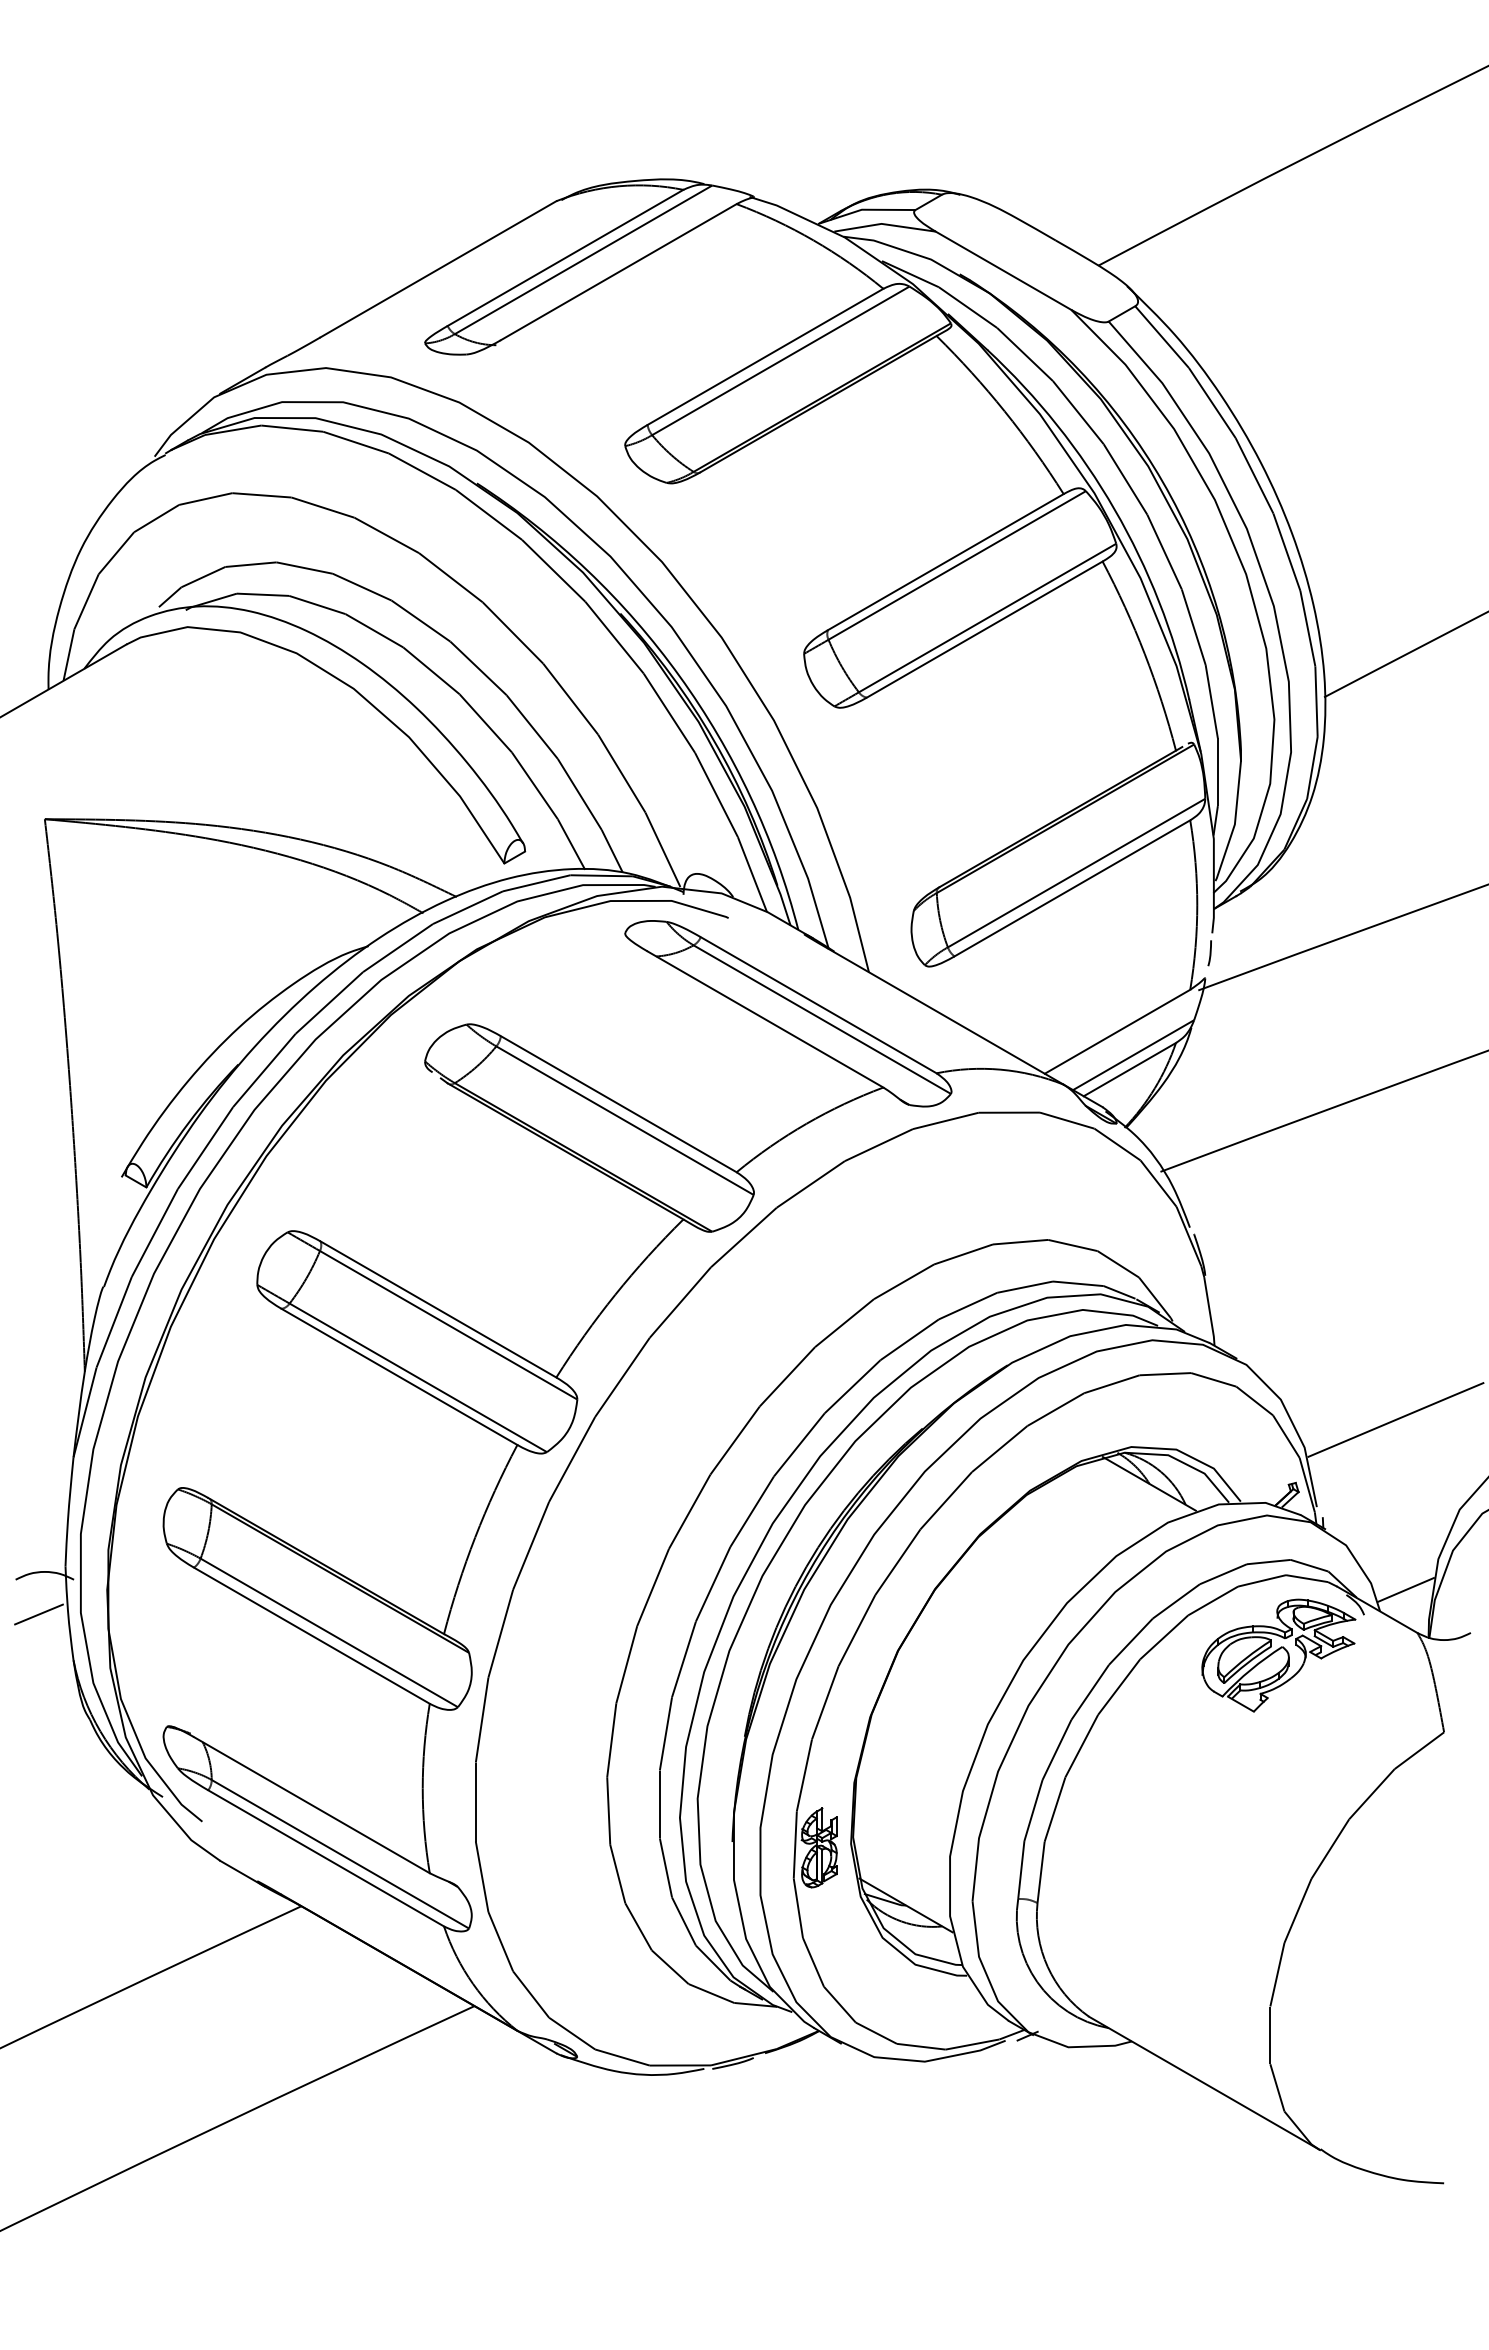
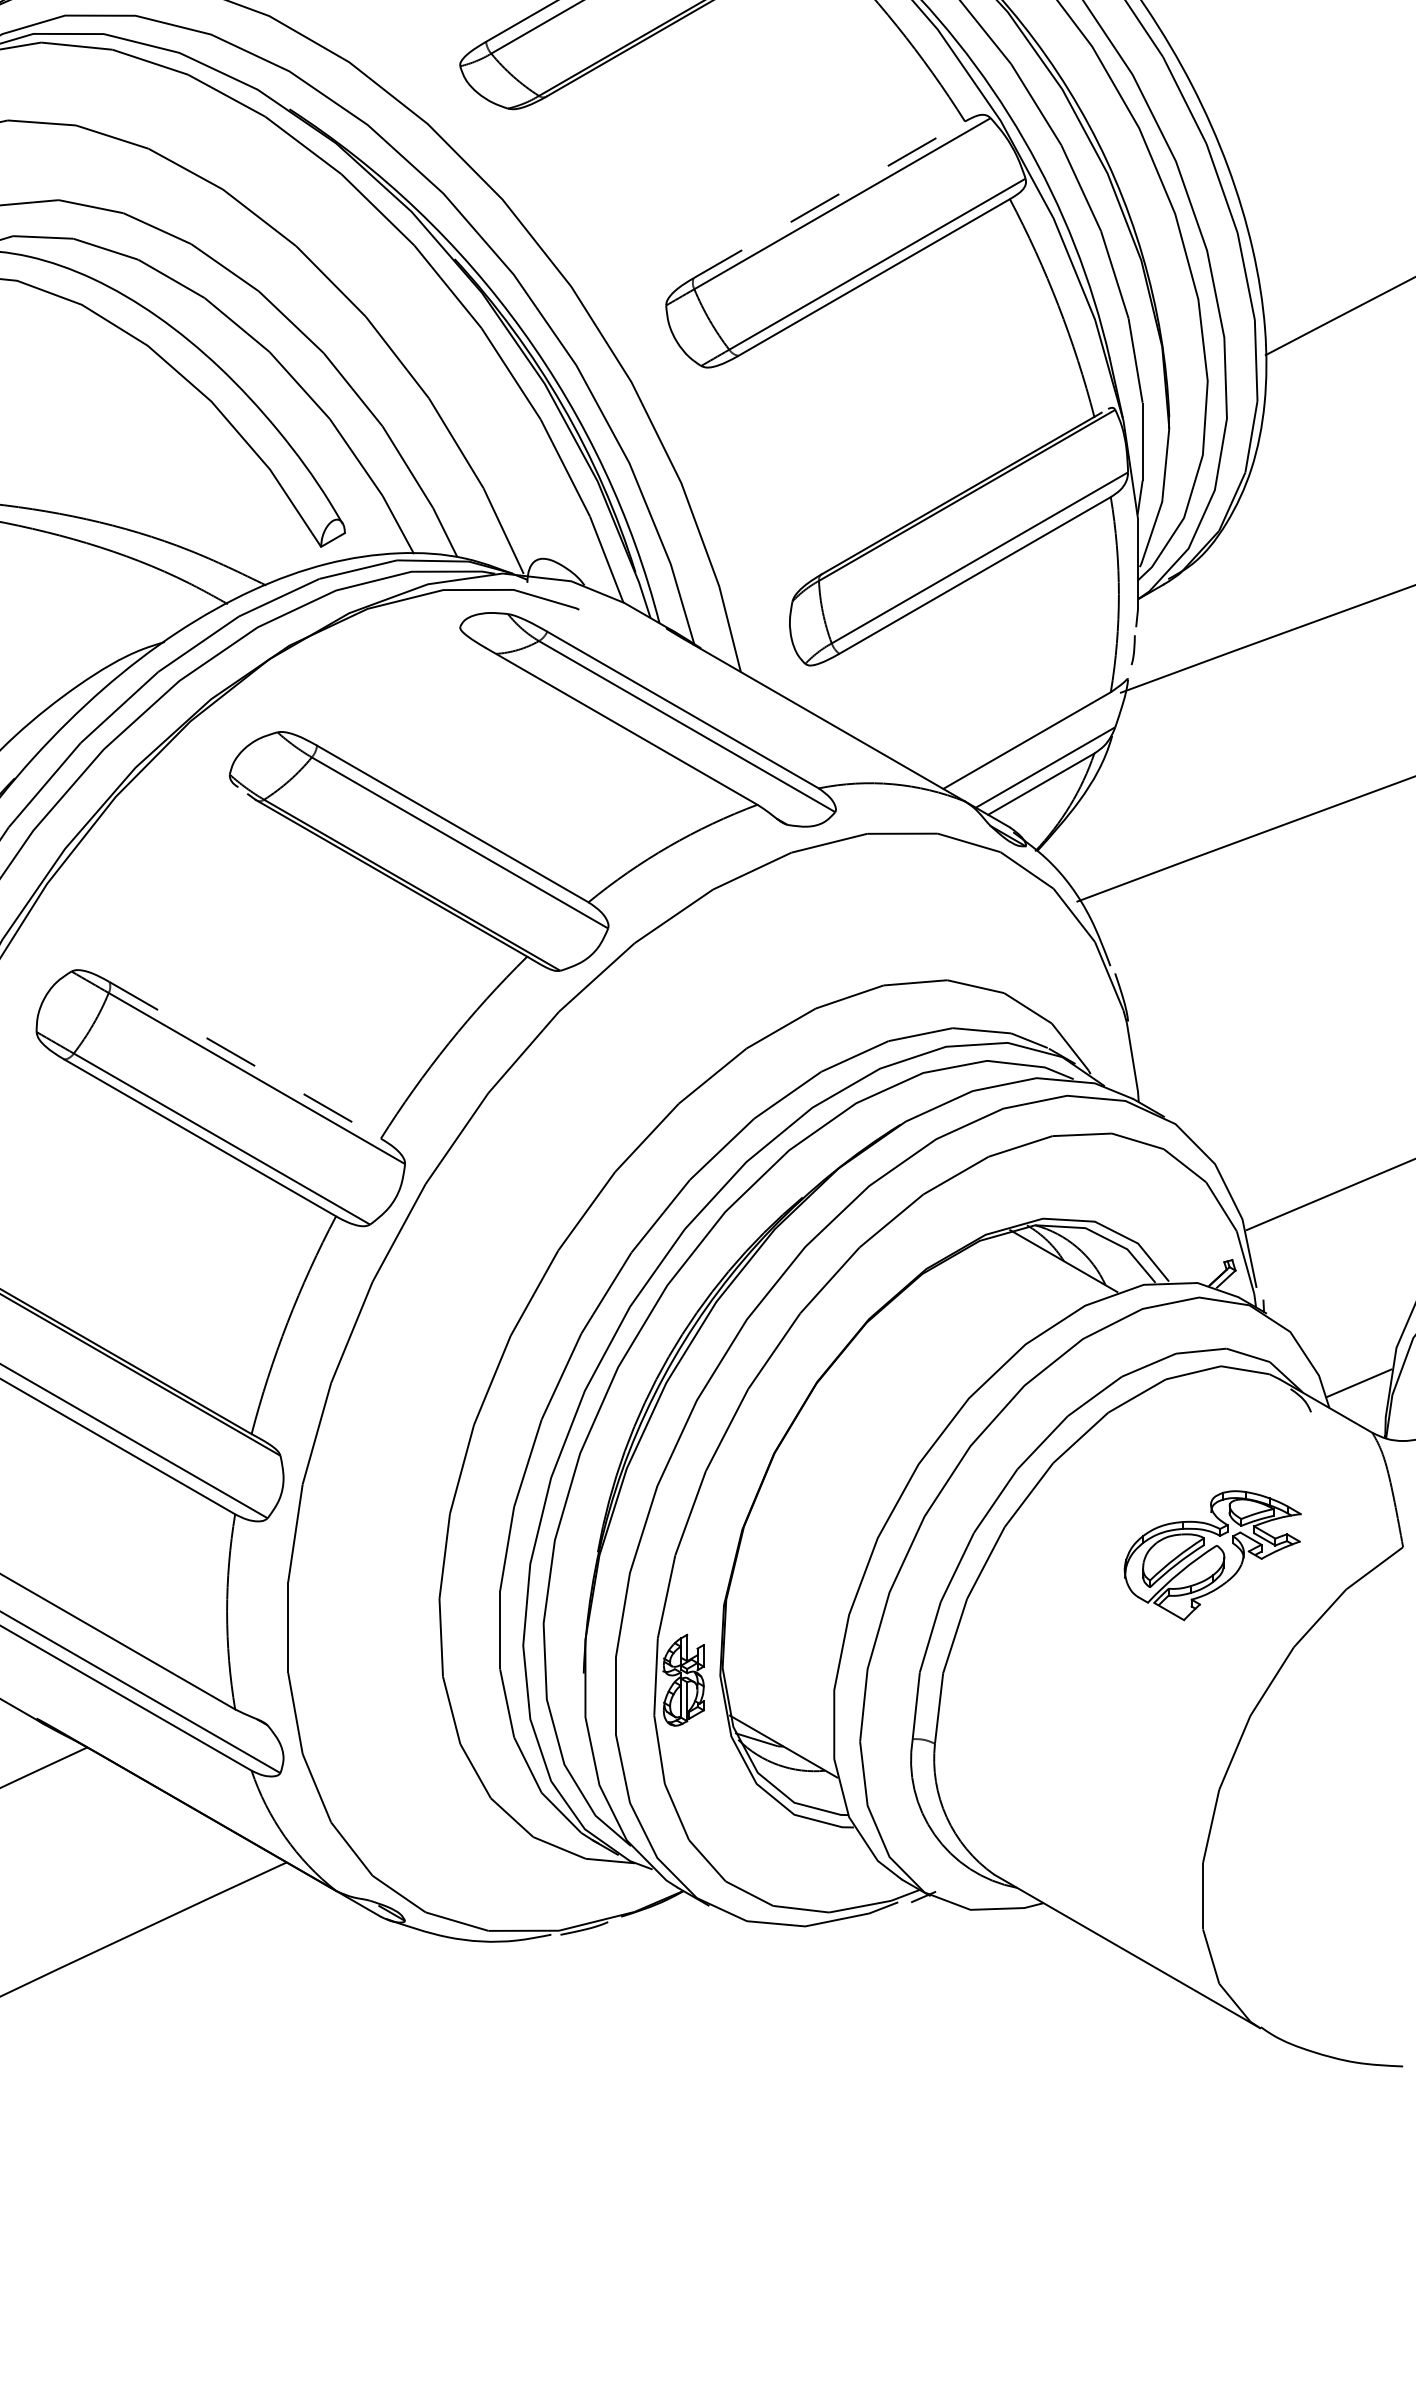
line: (946, 561) -> (830, 199), solid -> dashed
line: (438, 1309) -> (245, 1060), solid -> dashed
part: (1278, 1655) -> (1212, 1555), moved

